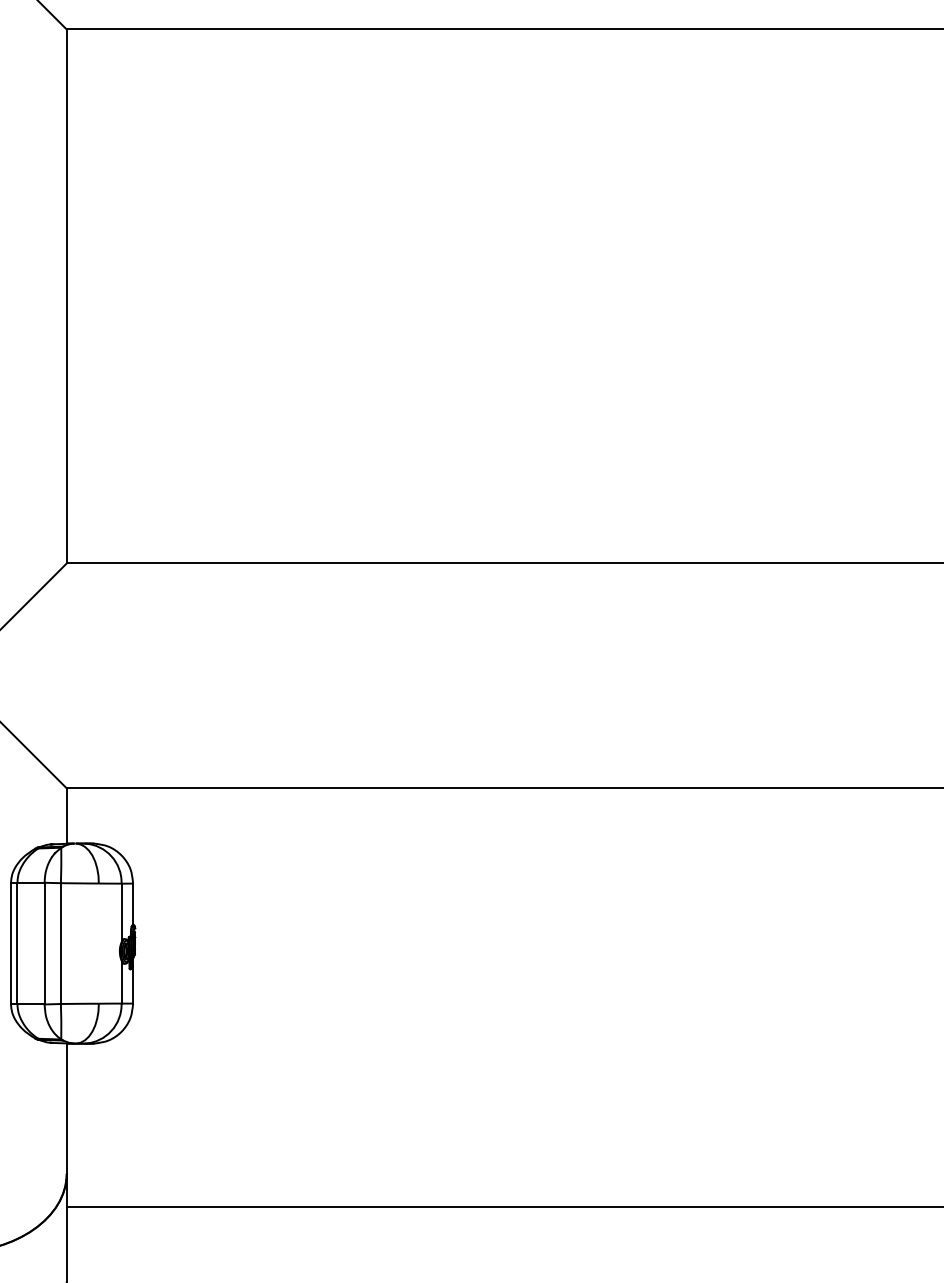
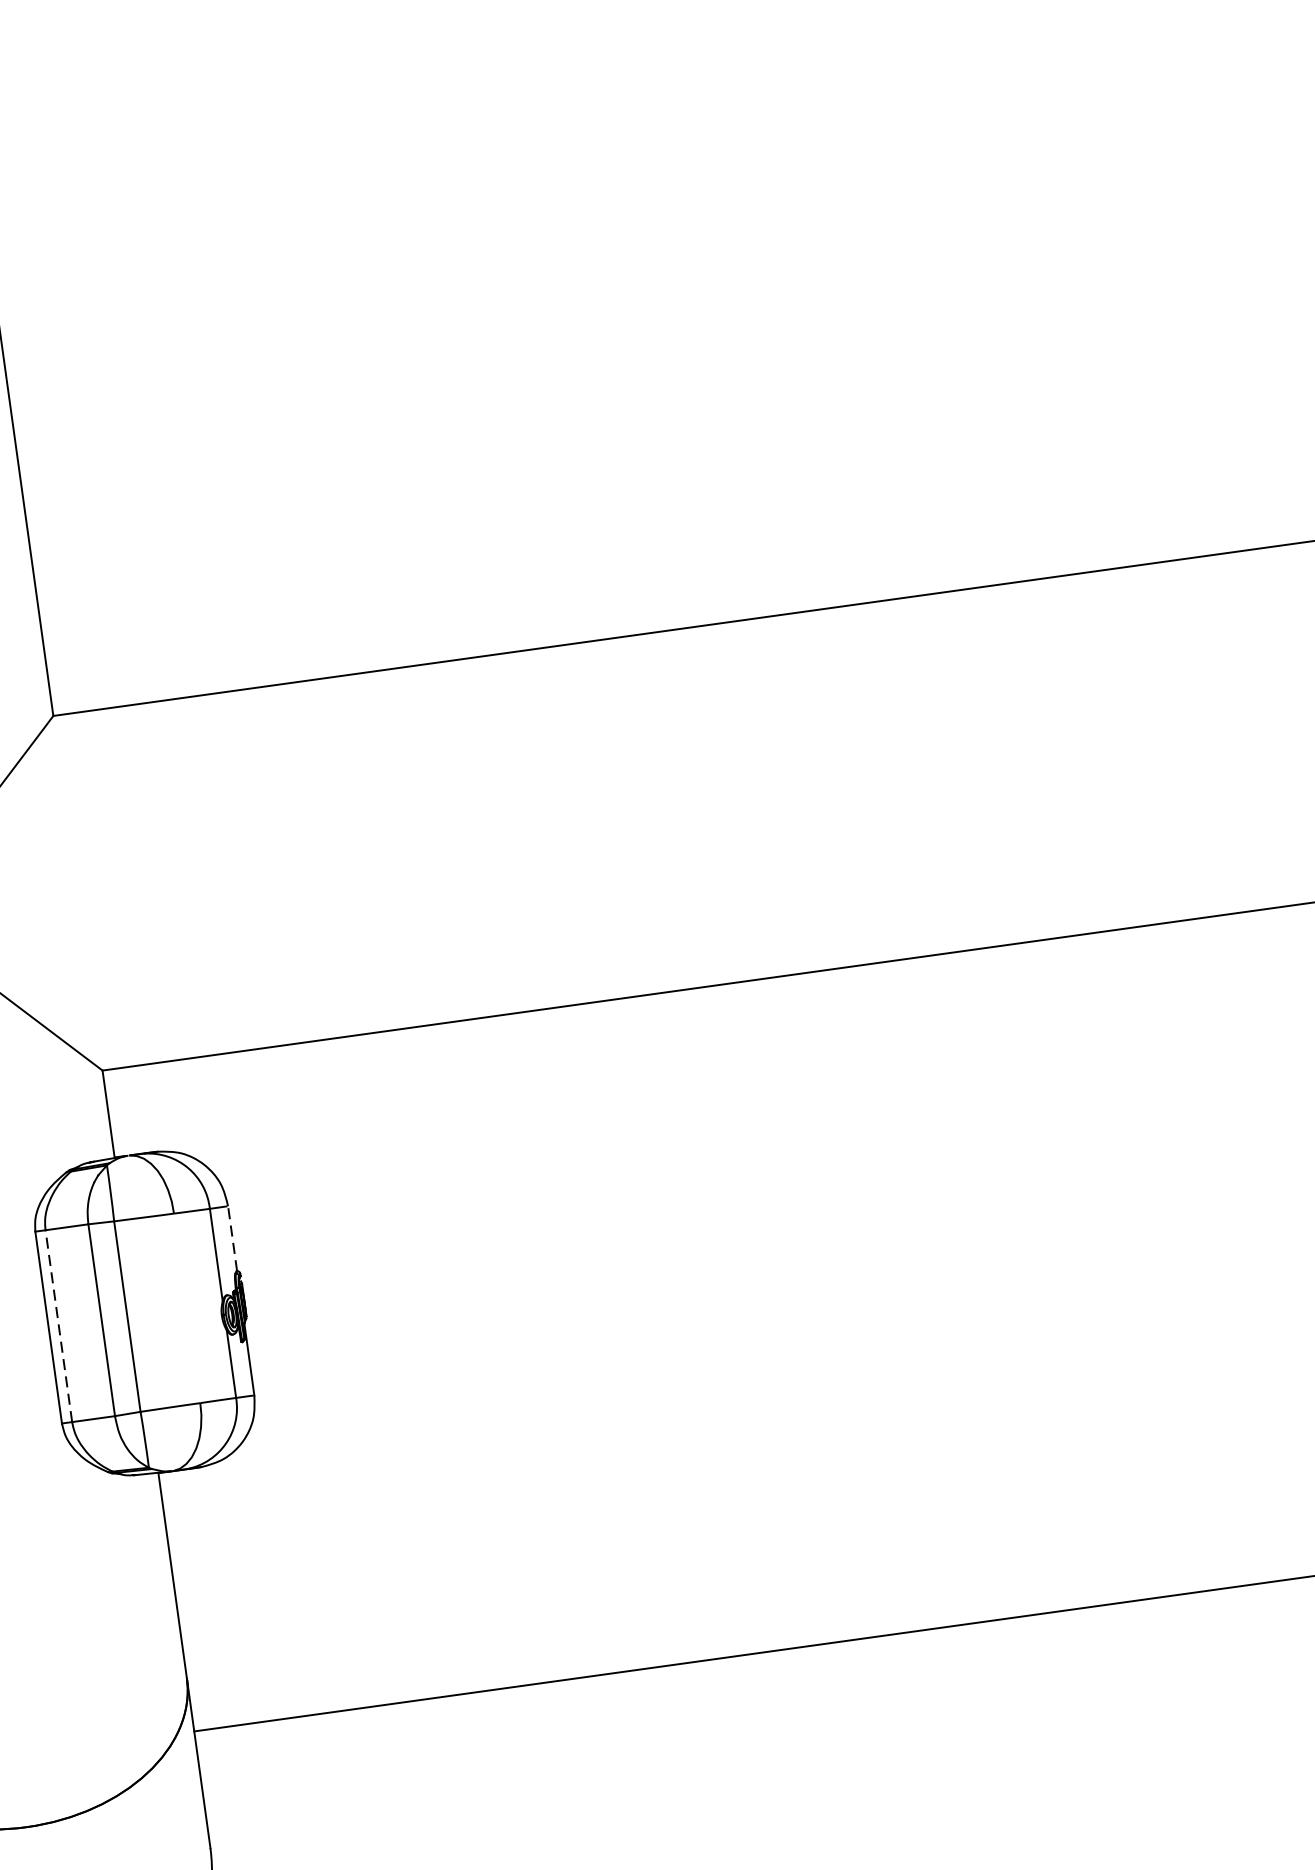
line: (133, 904) -> (233, 1239), solid -> dashed
line: (17, 943) -> (58, 1325), solid -> dashed

